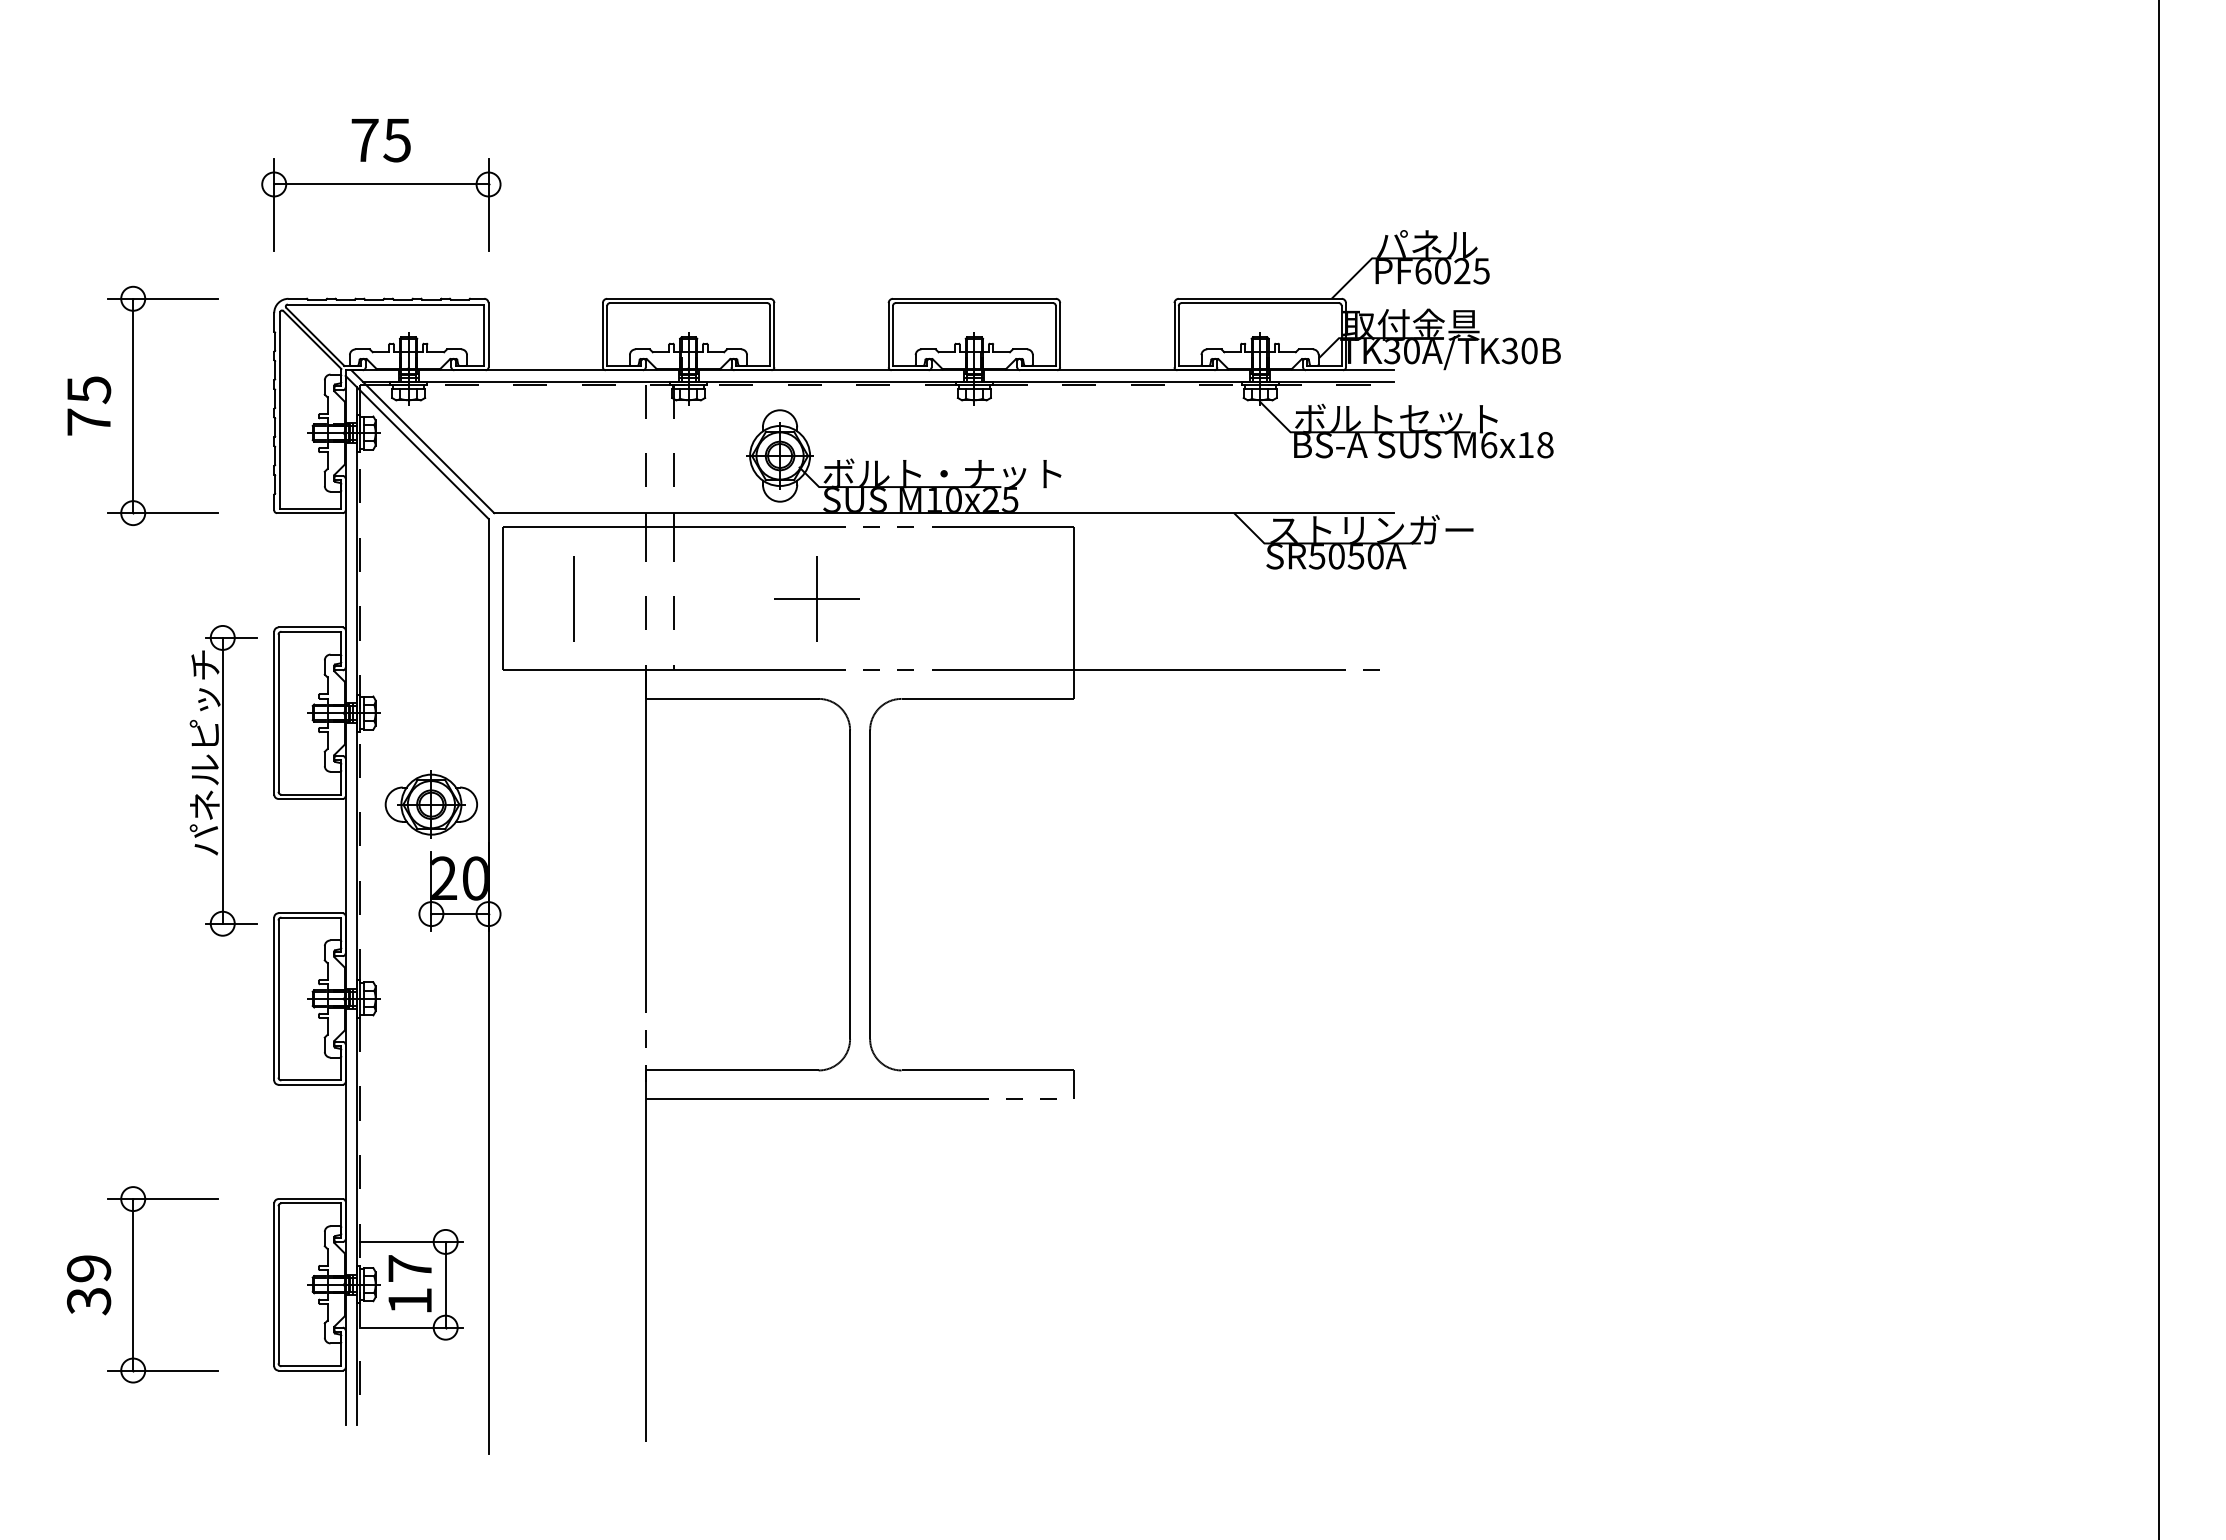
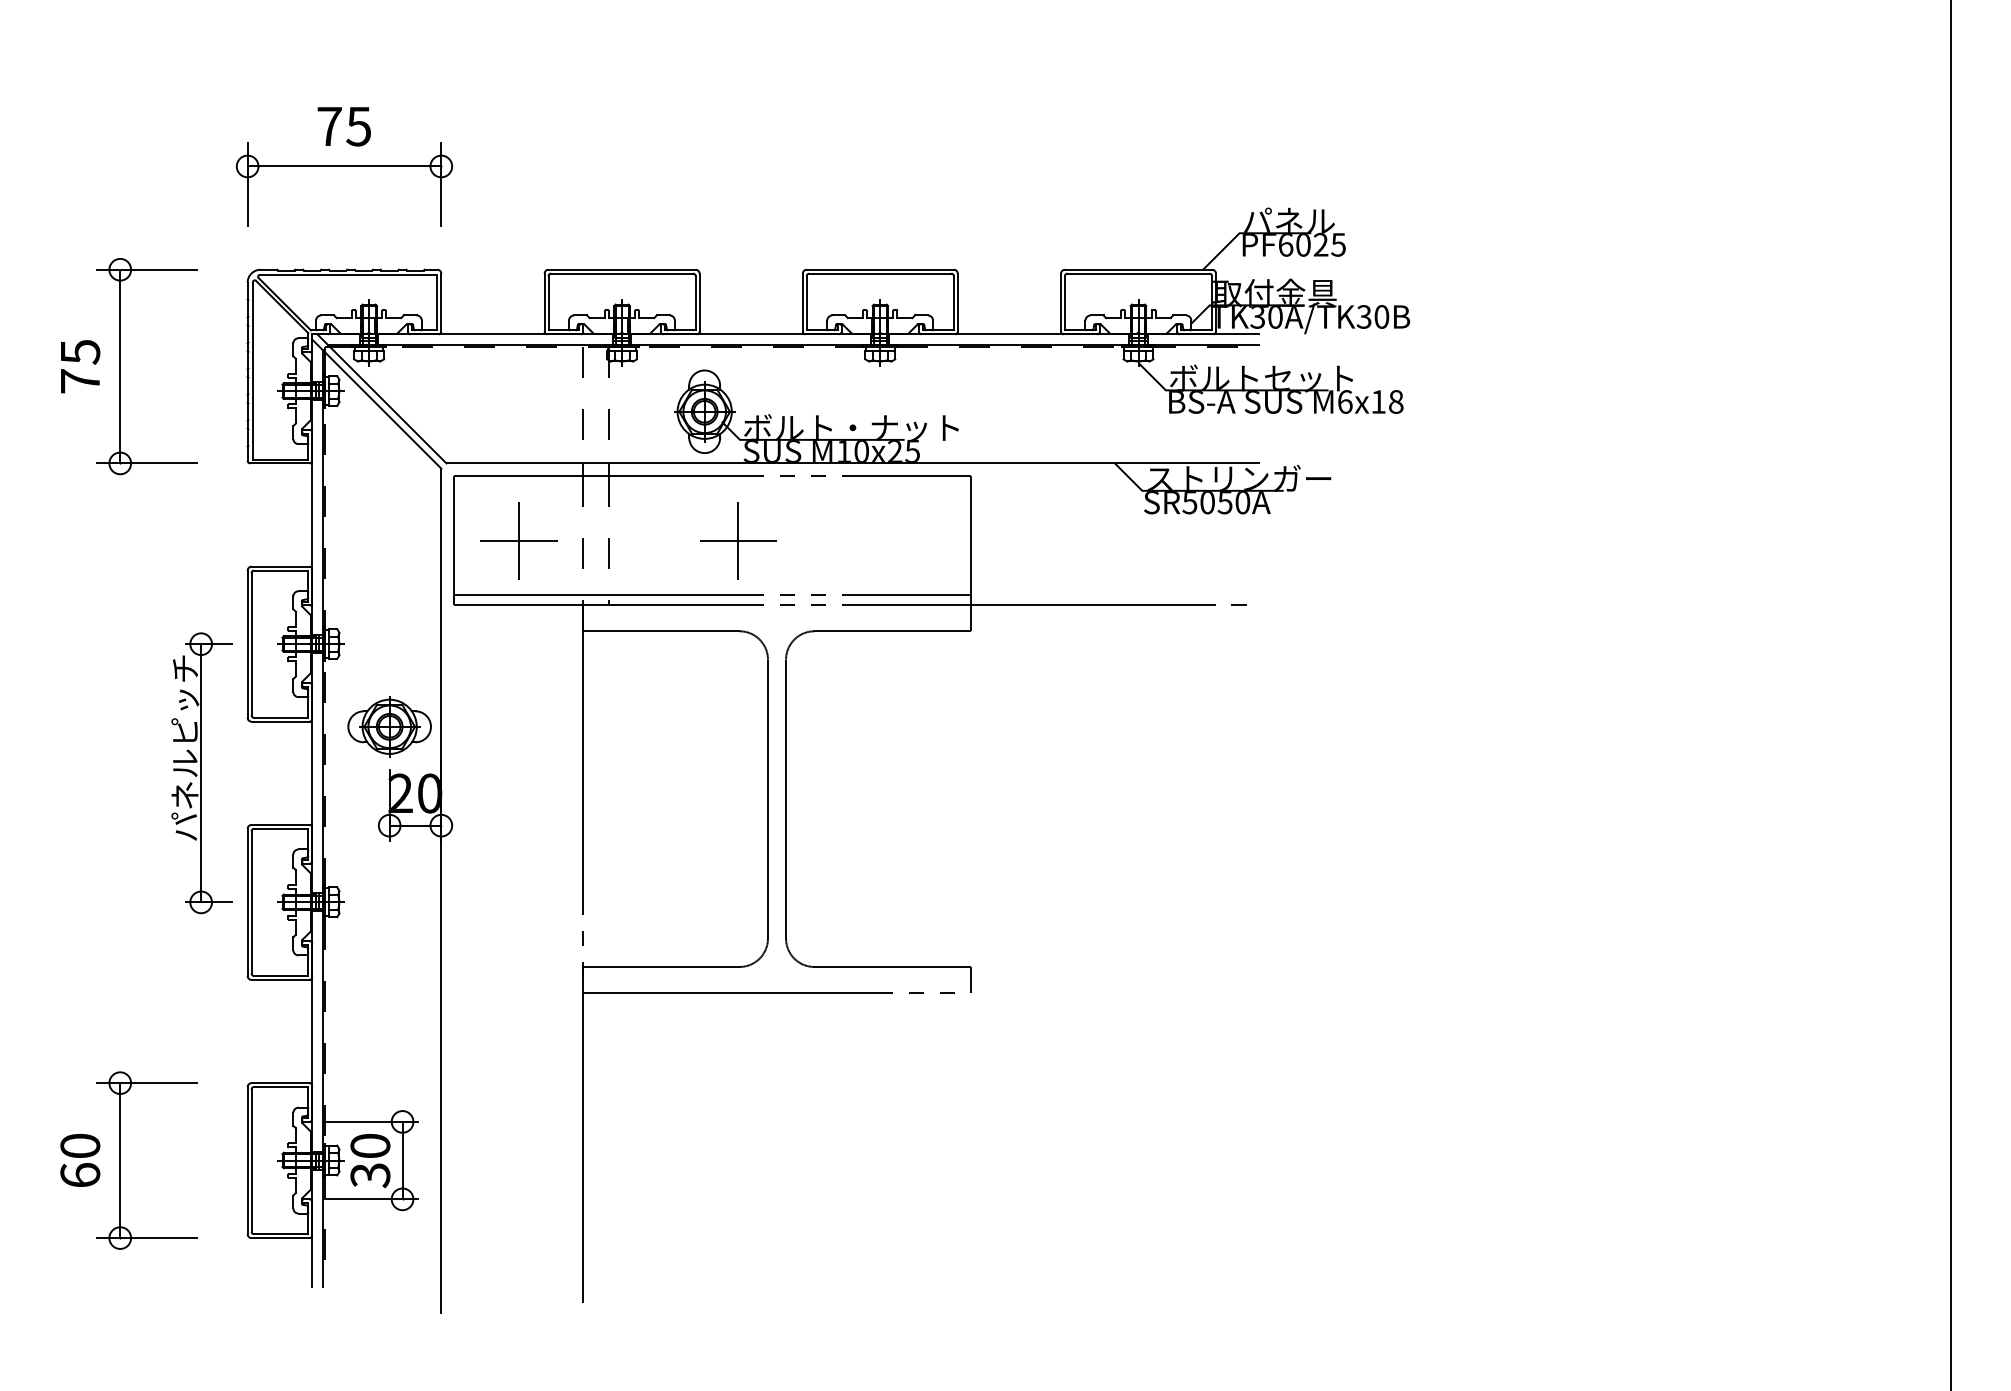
line: (573, 598) -> (518, 540), added
line: (788, 659) -> (712, 595), added
part: (223, 781) -> (201, 773), moved
text: (410, 1284) -> (370, 1160), 17 -> 30
text: (89, 1285) -> (80, 1161), 39 -> 60

